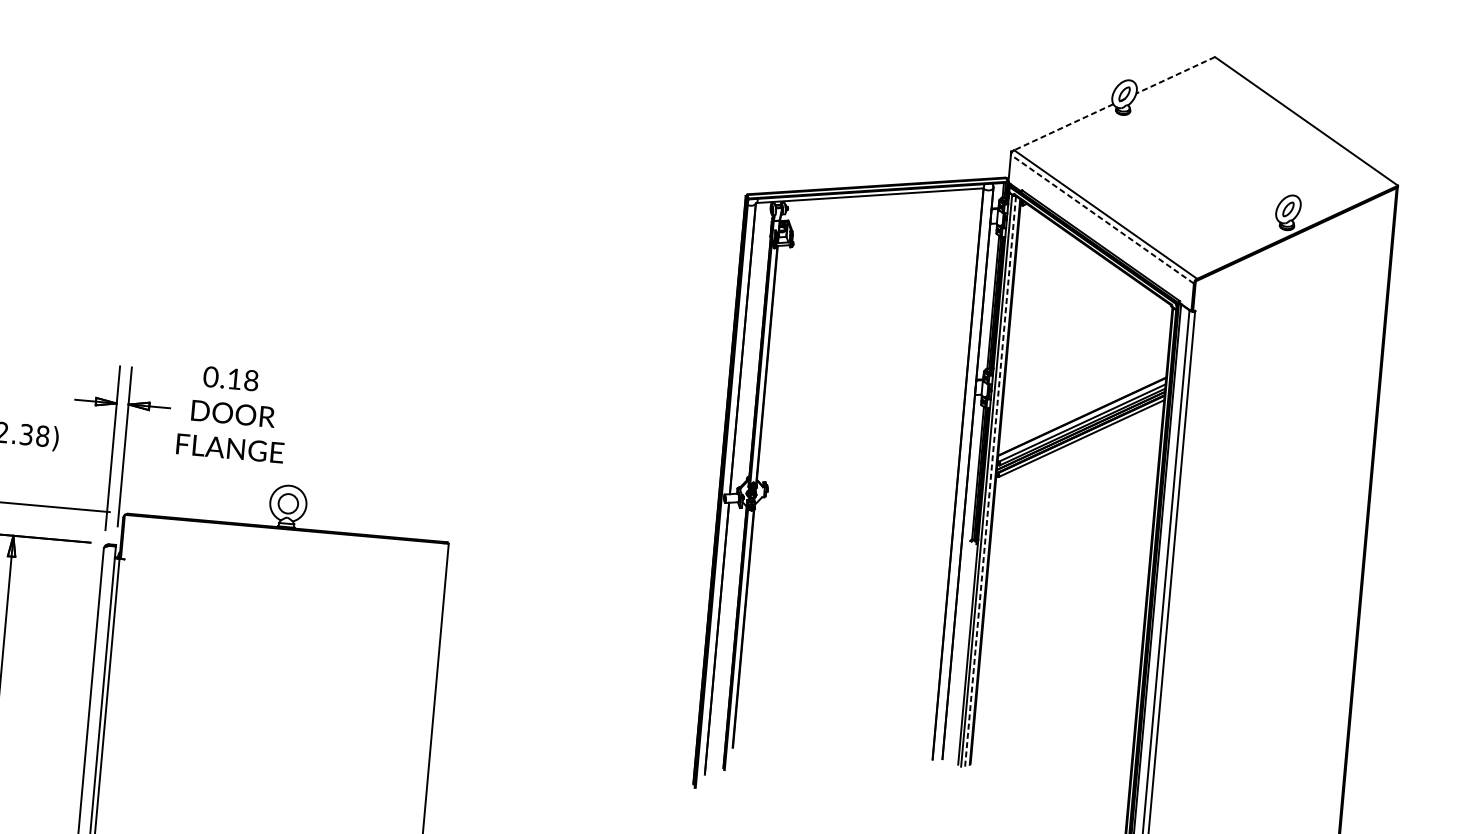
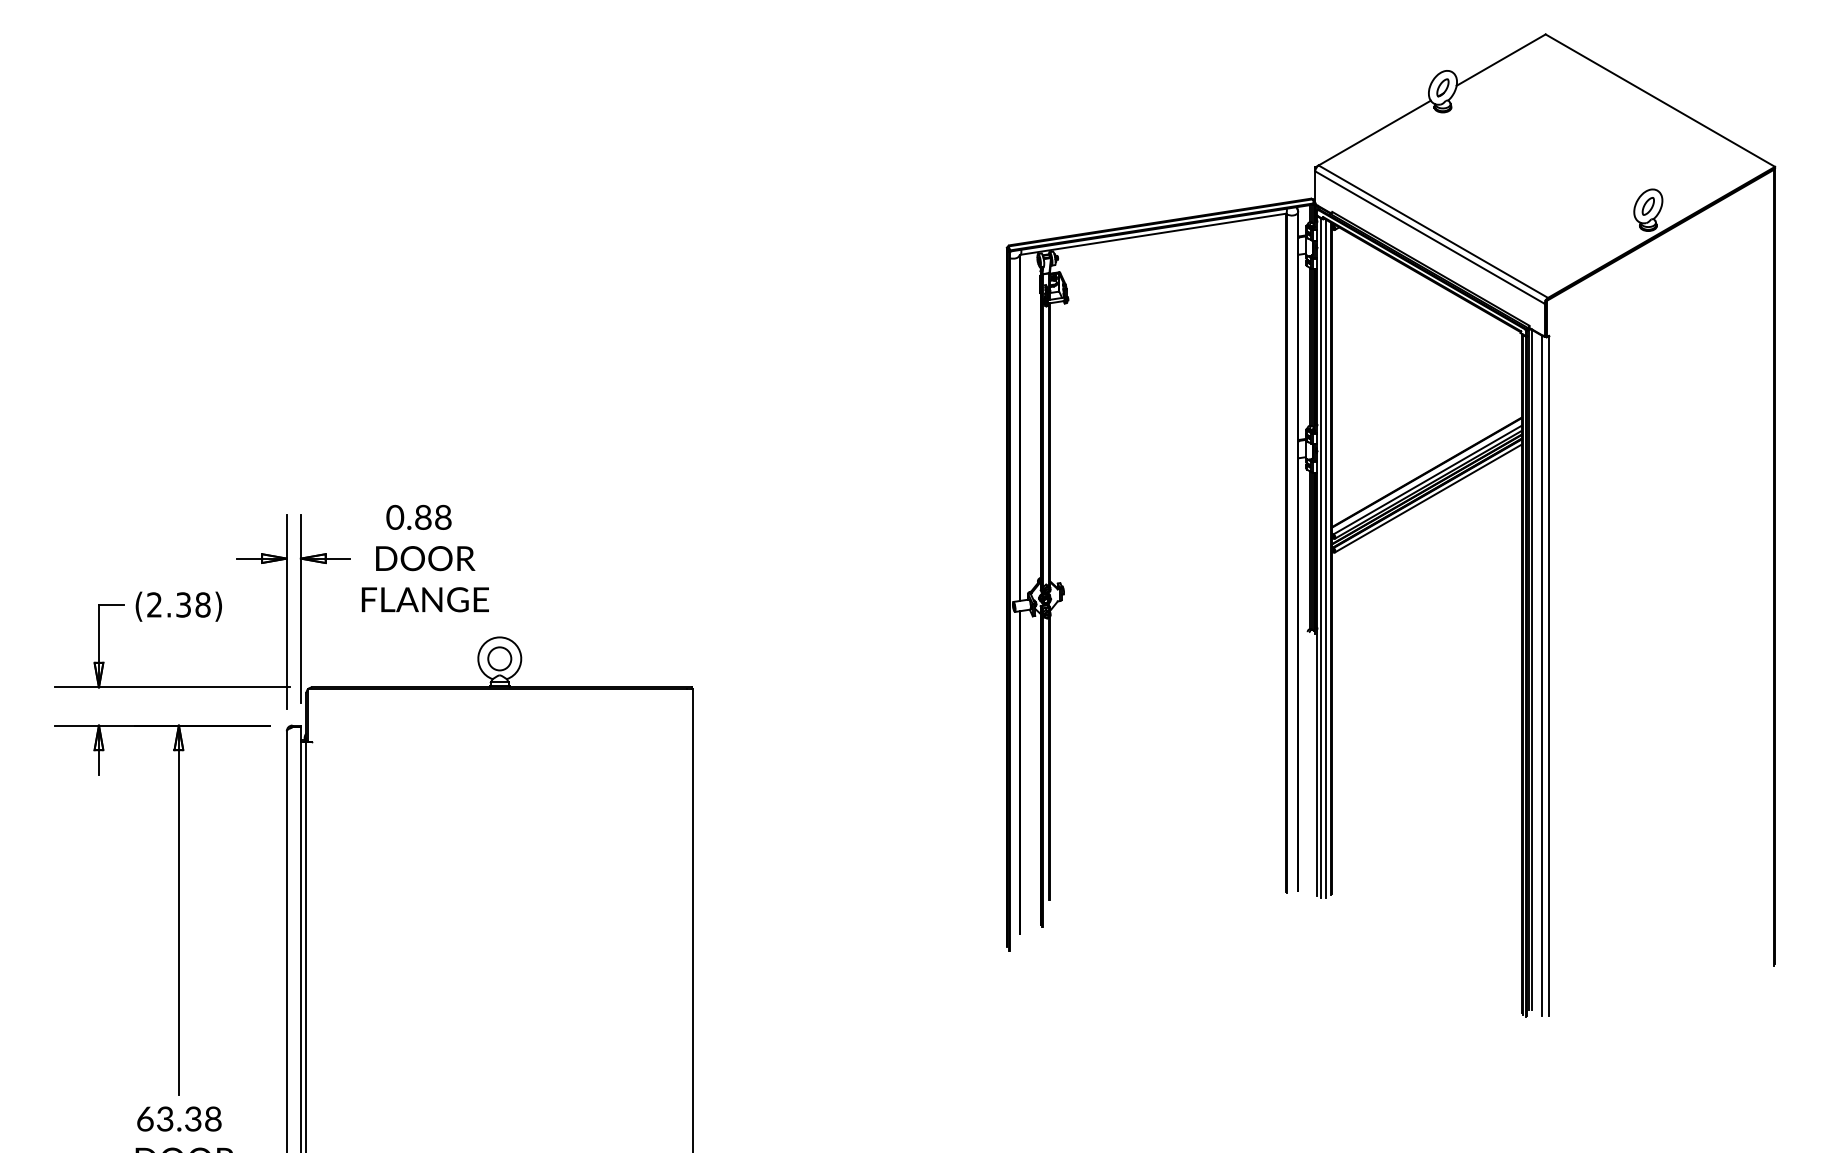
line: (1175, 75) -> (1500, 60), dashed -> solid
line: (1063, 127) -> (1374, 133), dashed -> solid
line: (1102, 219) -> (1429, 237), dashed -> solid
text: (234, 378) -> (423, 516), 0.18 -> 0.88
line: (990, 482) -> (1325, 559), dashed -> solid

